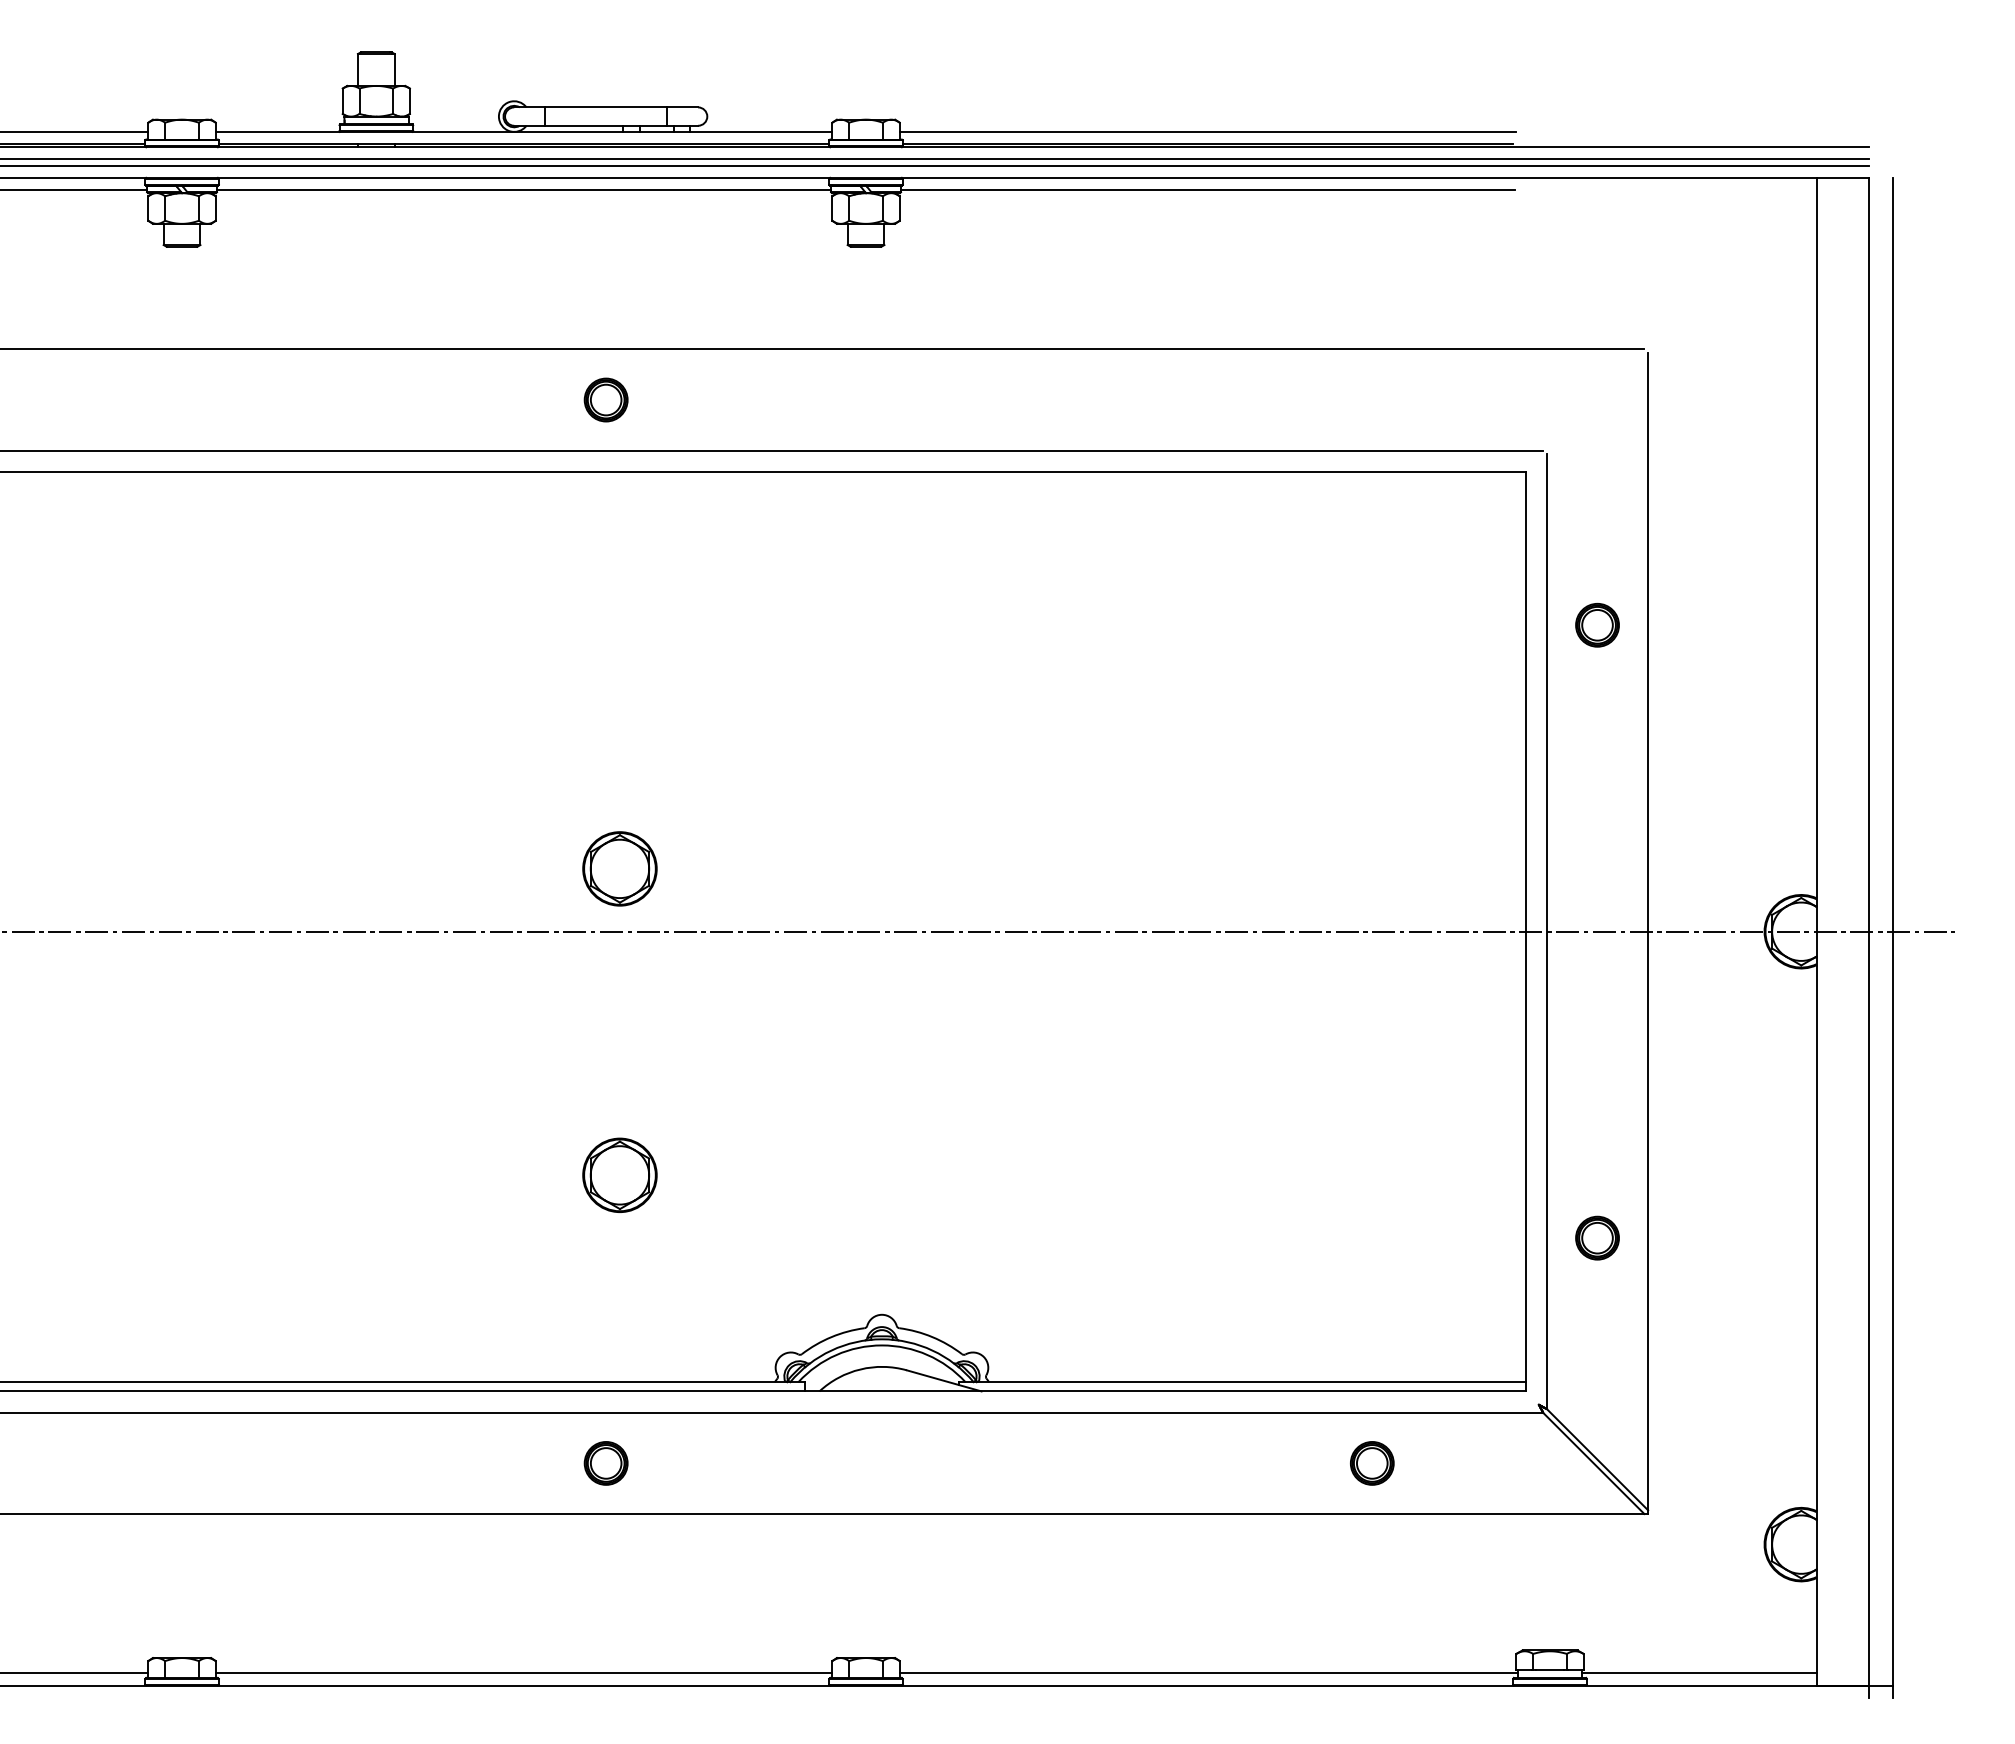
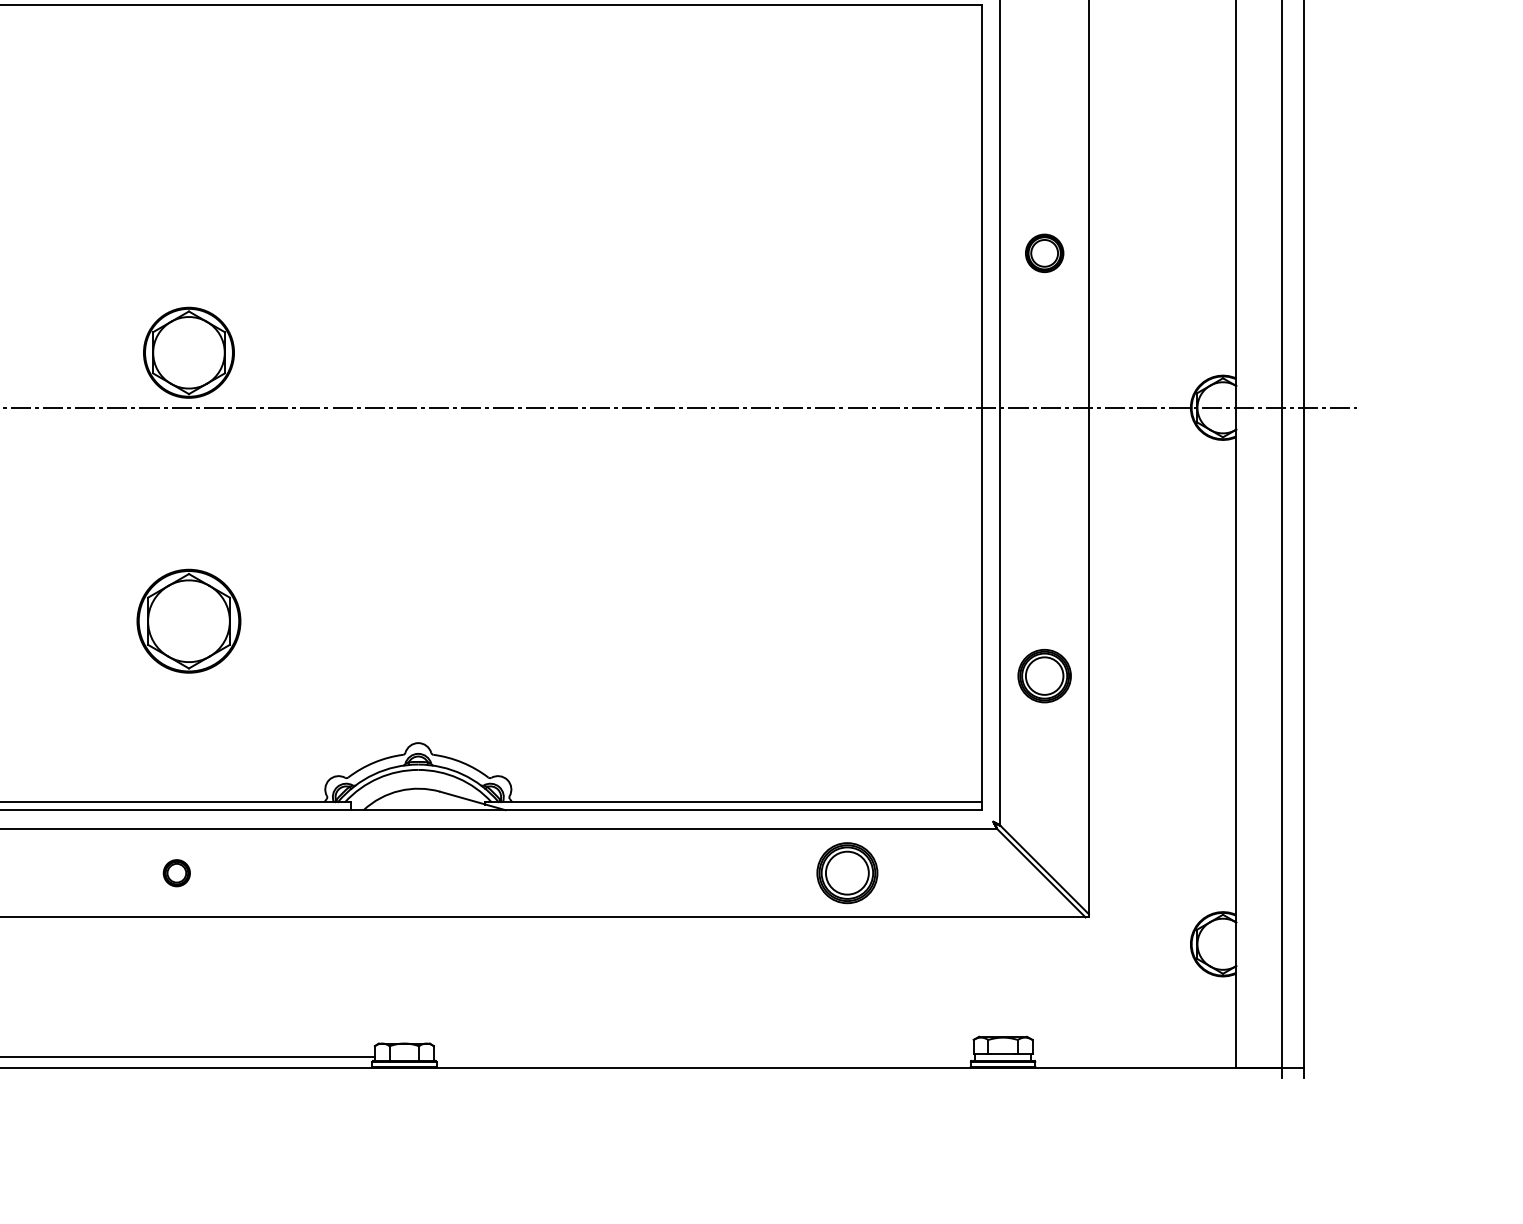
part: (1597, 625) -> (1044, 253), moved
part: (619, 868) -> (188, 352), size x1.4
part: (619, 1174) -> (188, 620), size x1.6
part: (1597, 1237) -> (1044, 675), size x1.4
part: (605, 1463) -> (176, 873), size x0.7
part: (1372, 1463) -> (847, 873), size x1.6
line: (1208, 1673) -> (704, 1057), removed
line: (1699, 1673) -> (1133, 1057), removed

